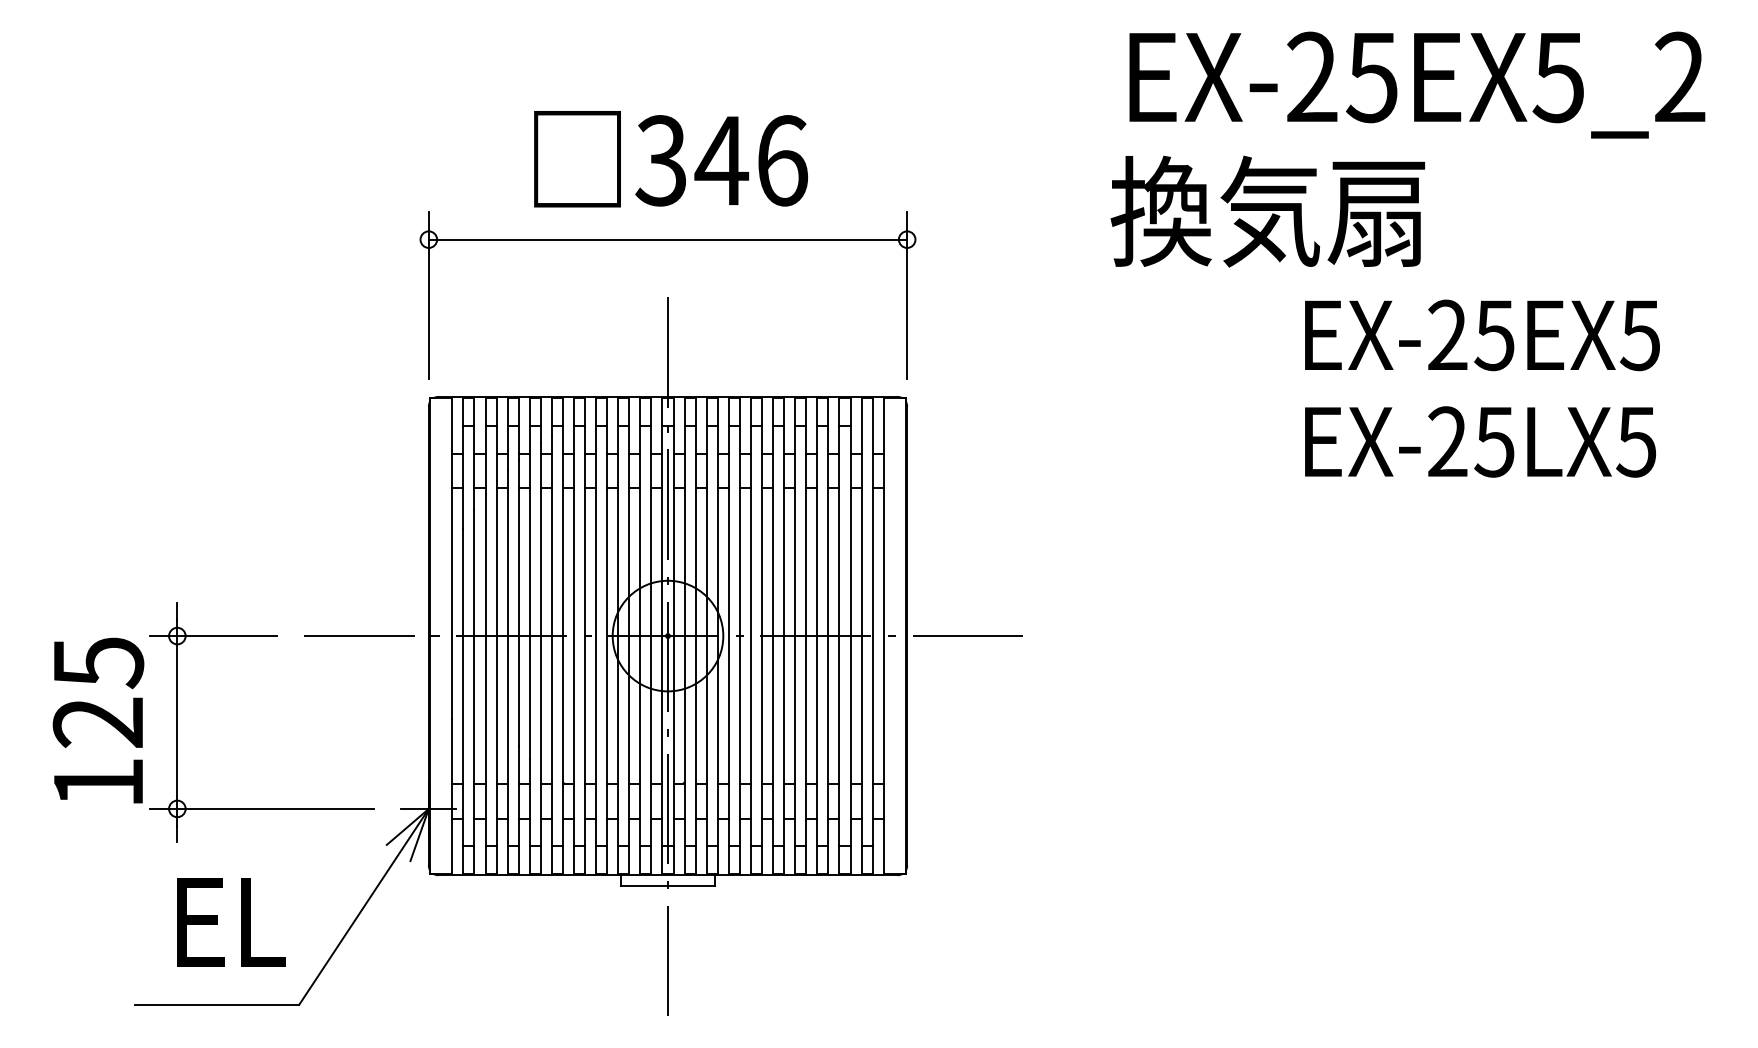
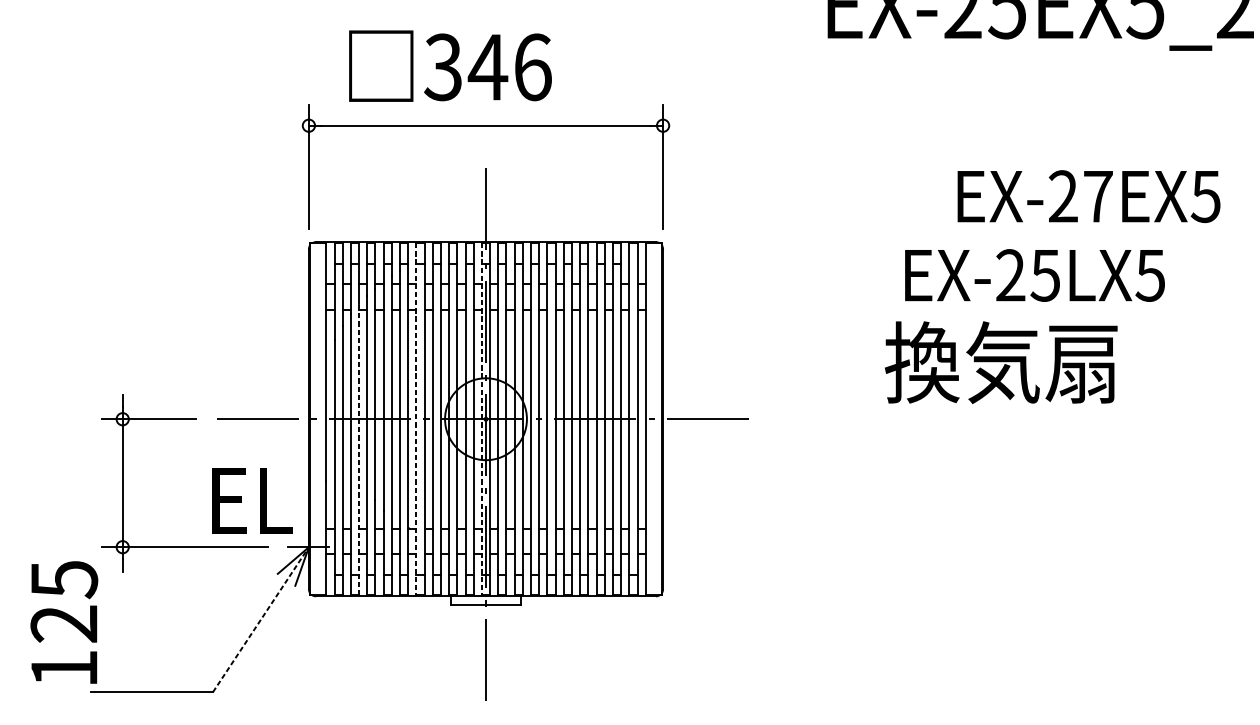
text: (670, 159) -> (450, 66), moved
text: (1267, 211) -> (1000, 362), moved
text: (1494, 335) -> (1097, 196), EX-25EX5 -> EX-27EX5
text: (1480, 441) -> (1035, 275), moved
line: (574, 636) -> (416, 419), solid -> dashed
line: (662, 636) -> (481, 419), solid -> dashed
line: (496, 676) -> (359, 449), solid -> dashed
text: (98, 720) -> (64, 622), moved
line: (364, 906) -> (261, 619), solid -> dashed
text: (231, 922) -> (252, 500), moved

